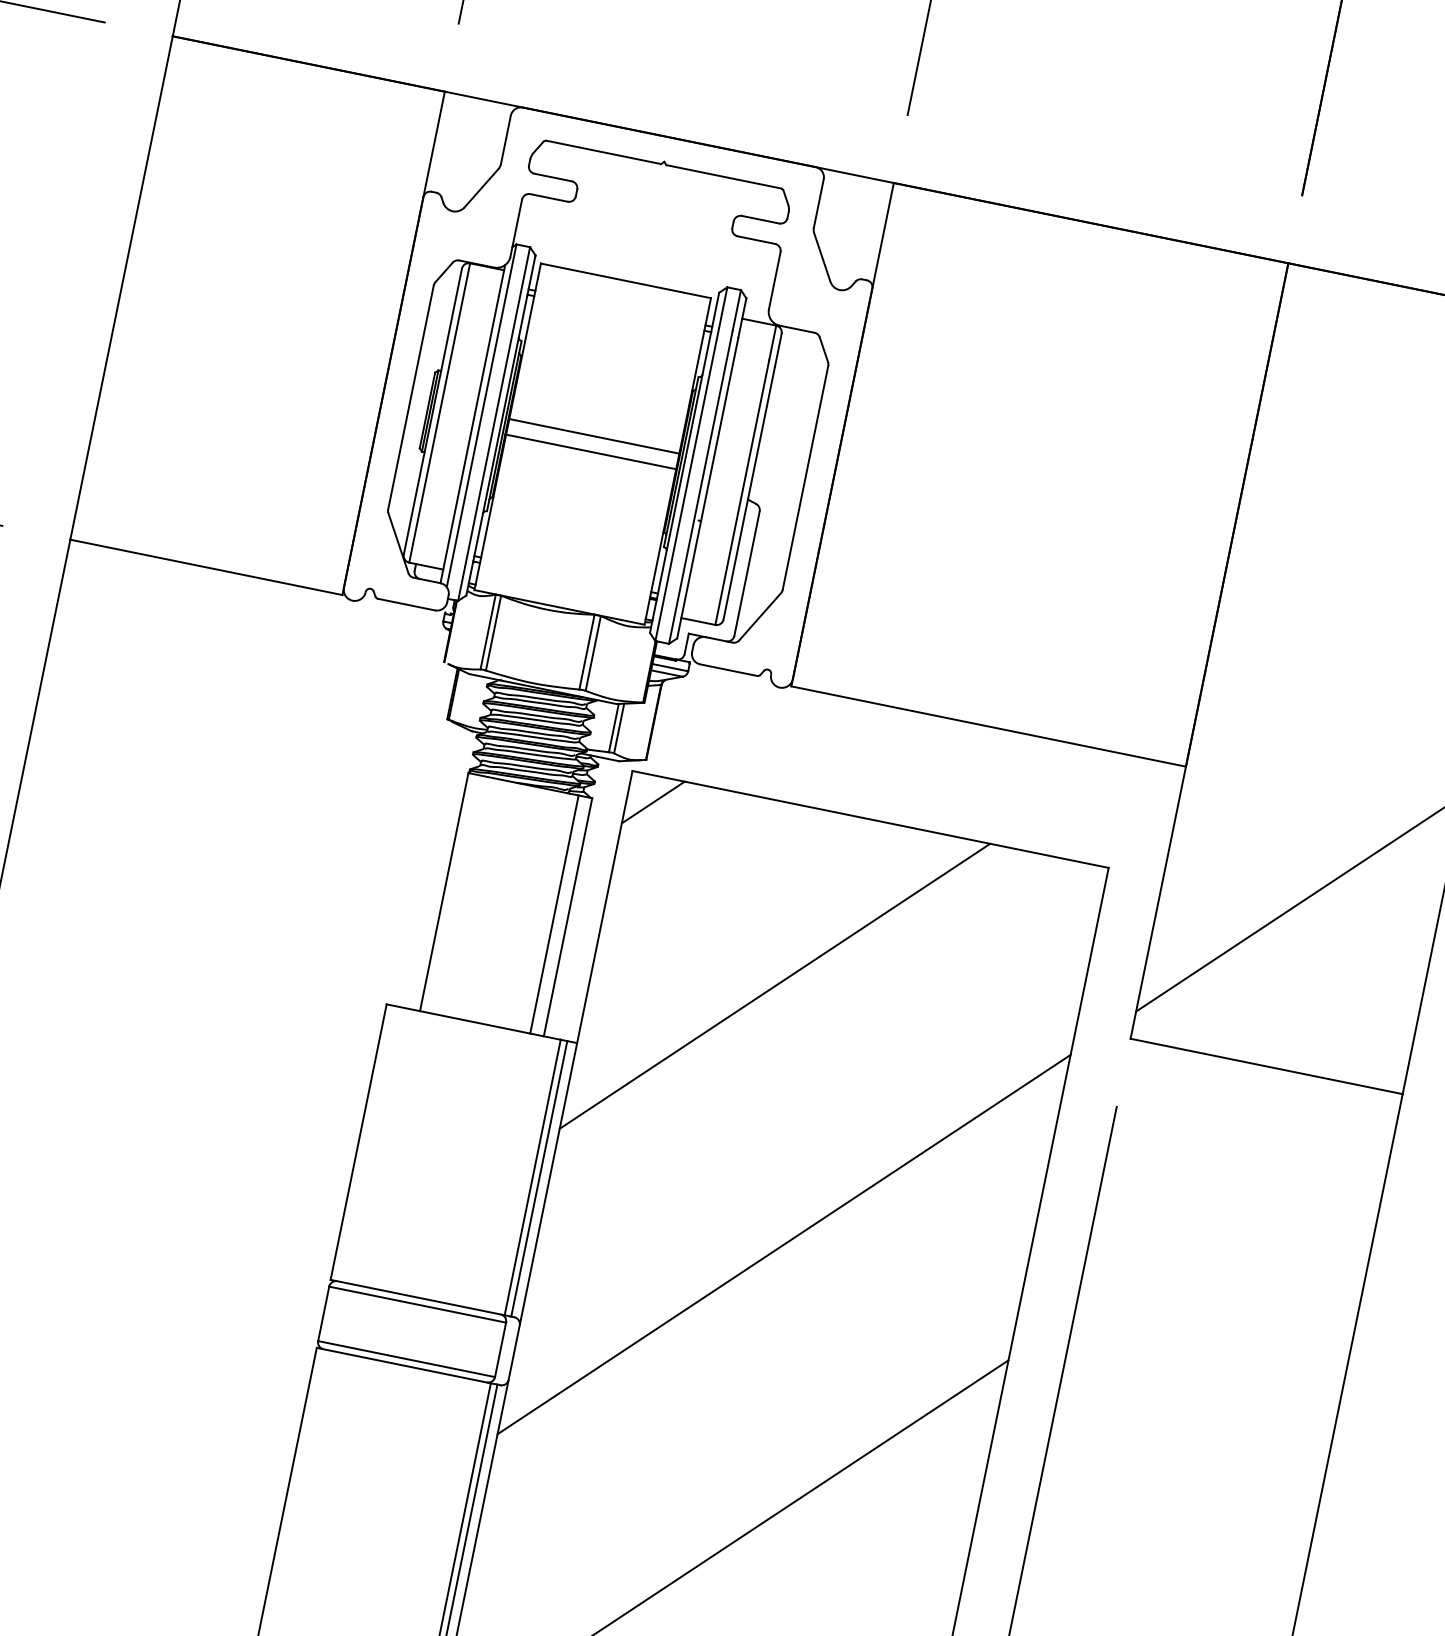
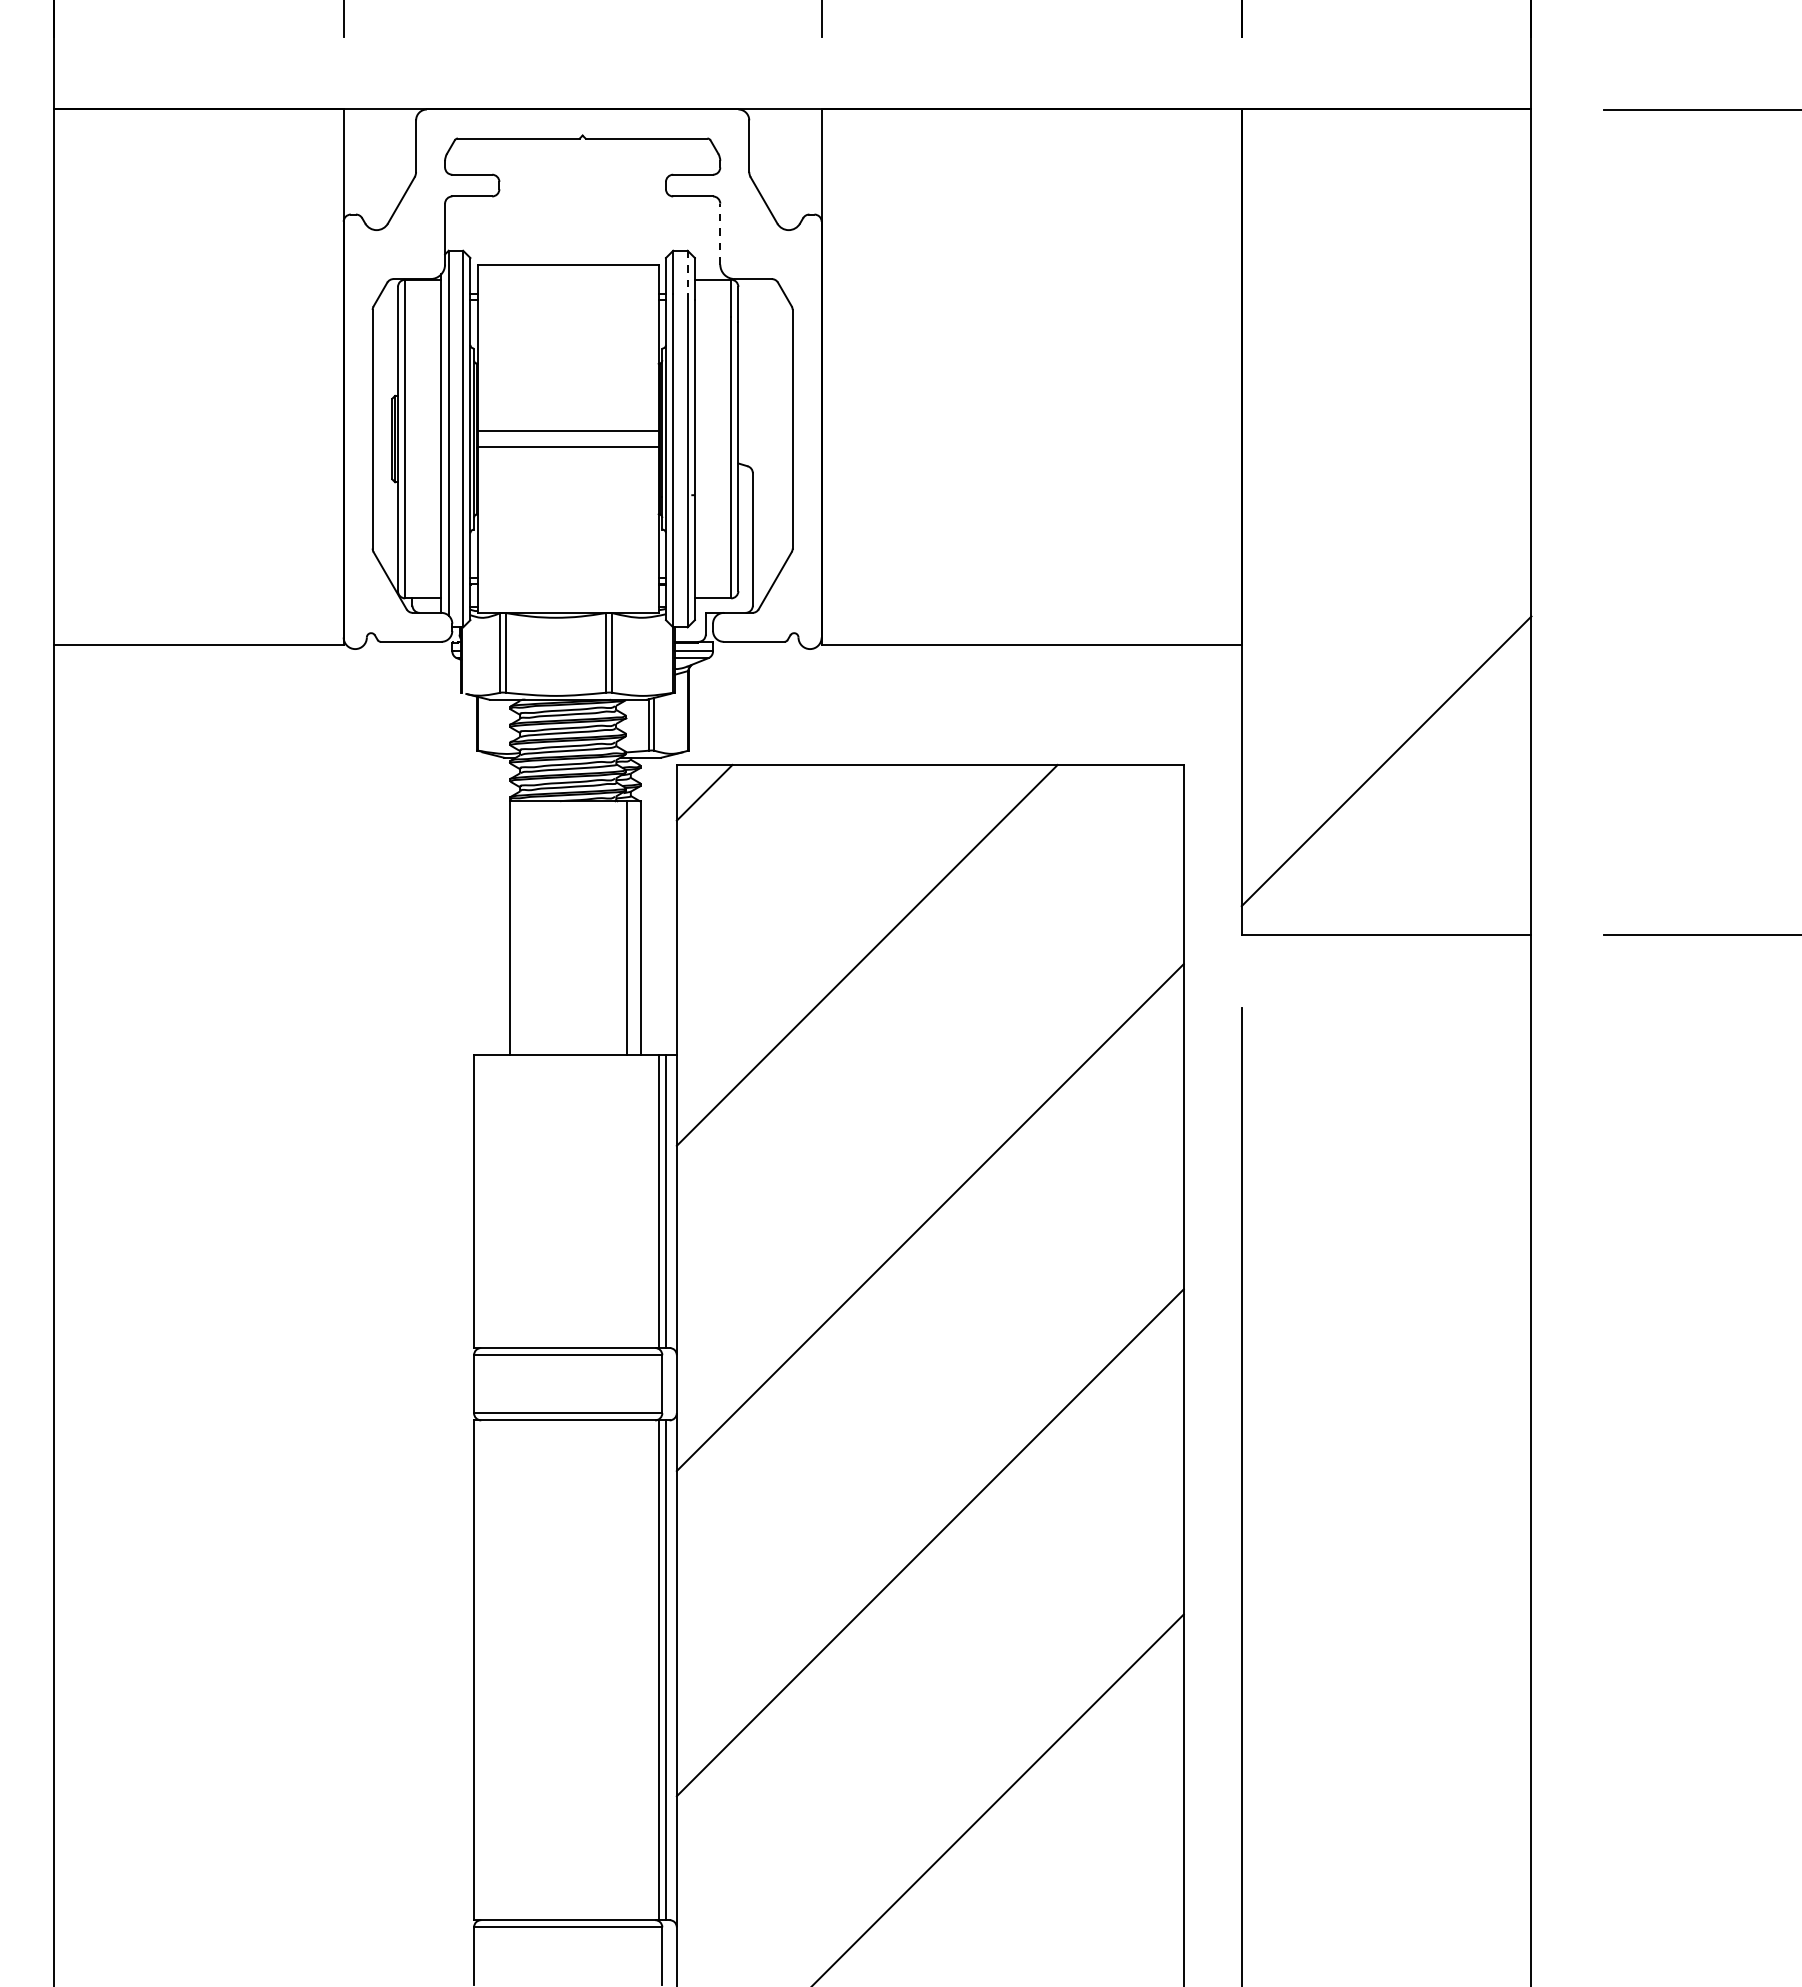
line: (775, 280) -> (720, 233), solid -> dashed
line: (736, 310) -> (687, 272), solid -> dashed

